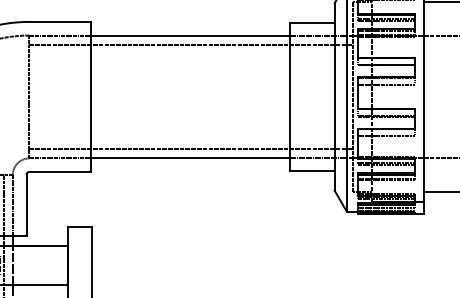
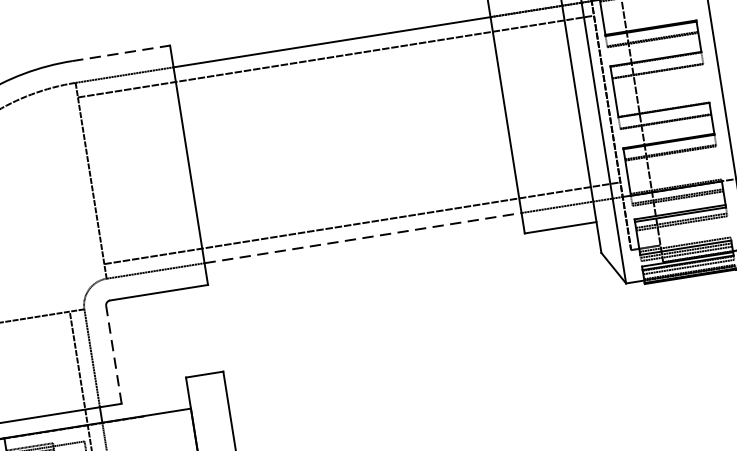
line: (60, 21) -> (121, 52), solid -> dashed
line: (190, 158) -> (363, 238), solid -> dashed
line: (26, 205) -> (113, 354), solid -> dashed

